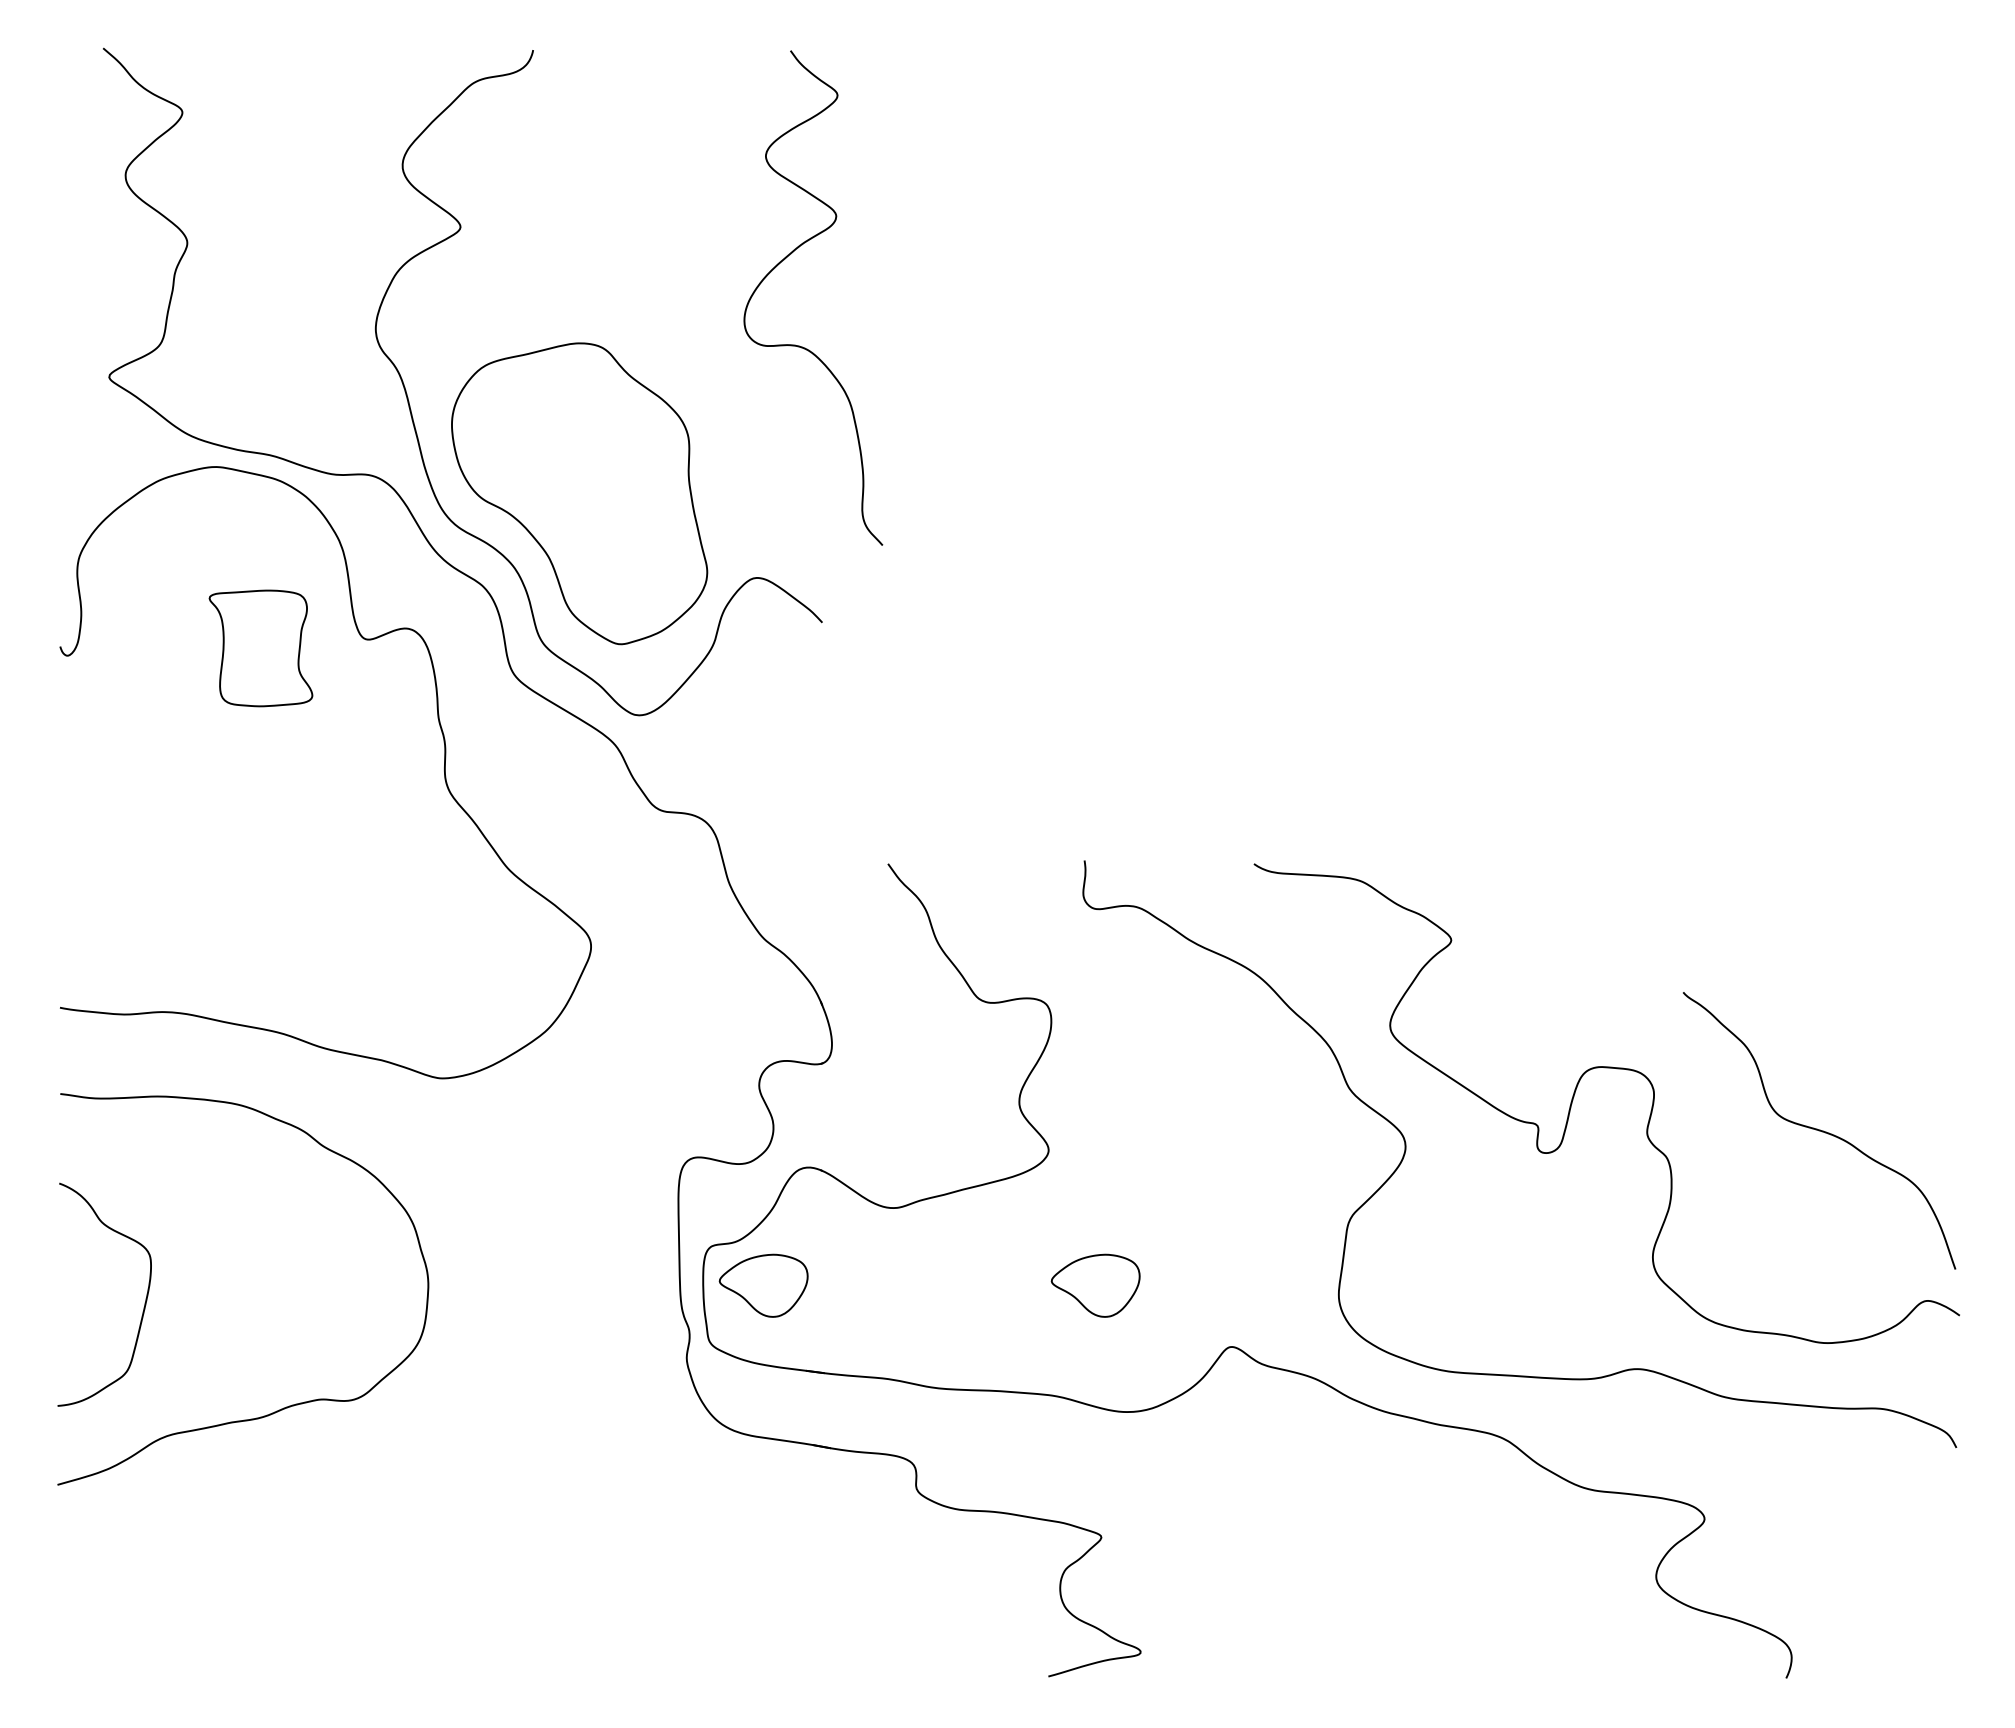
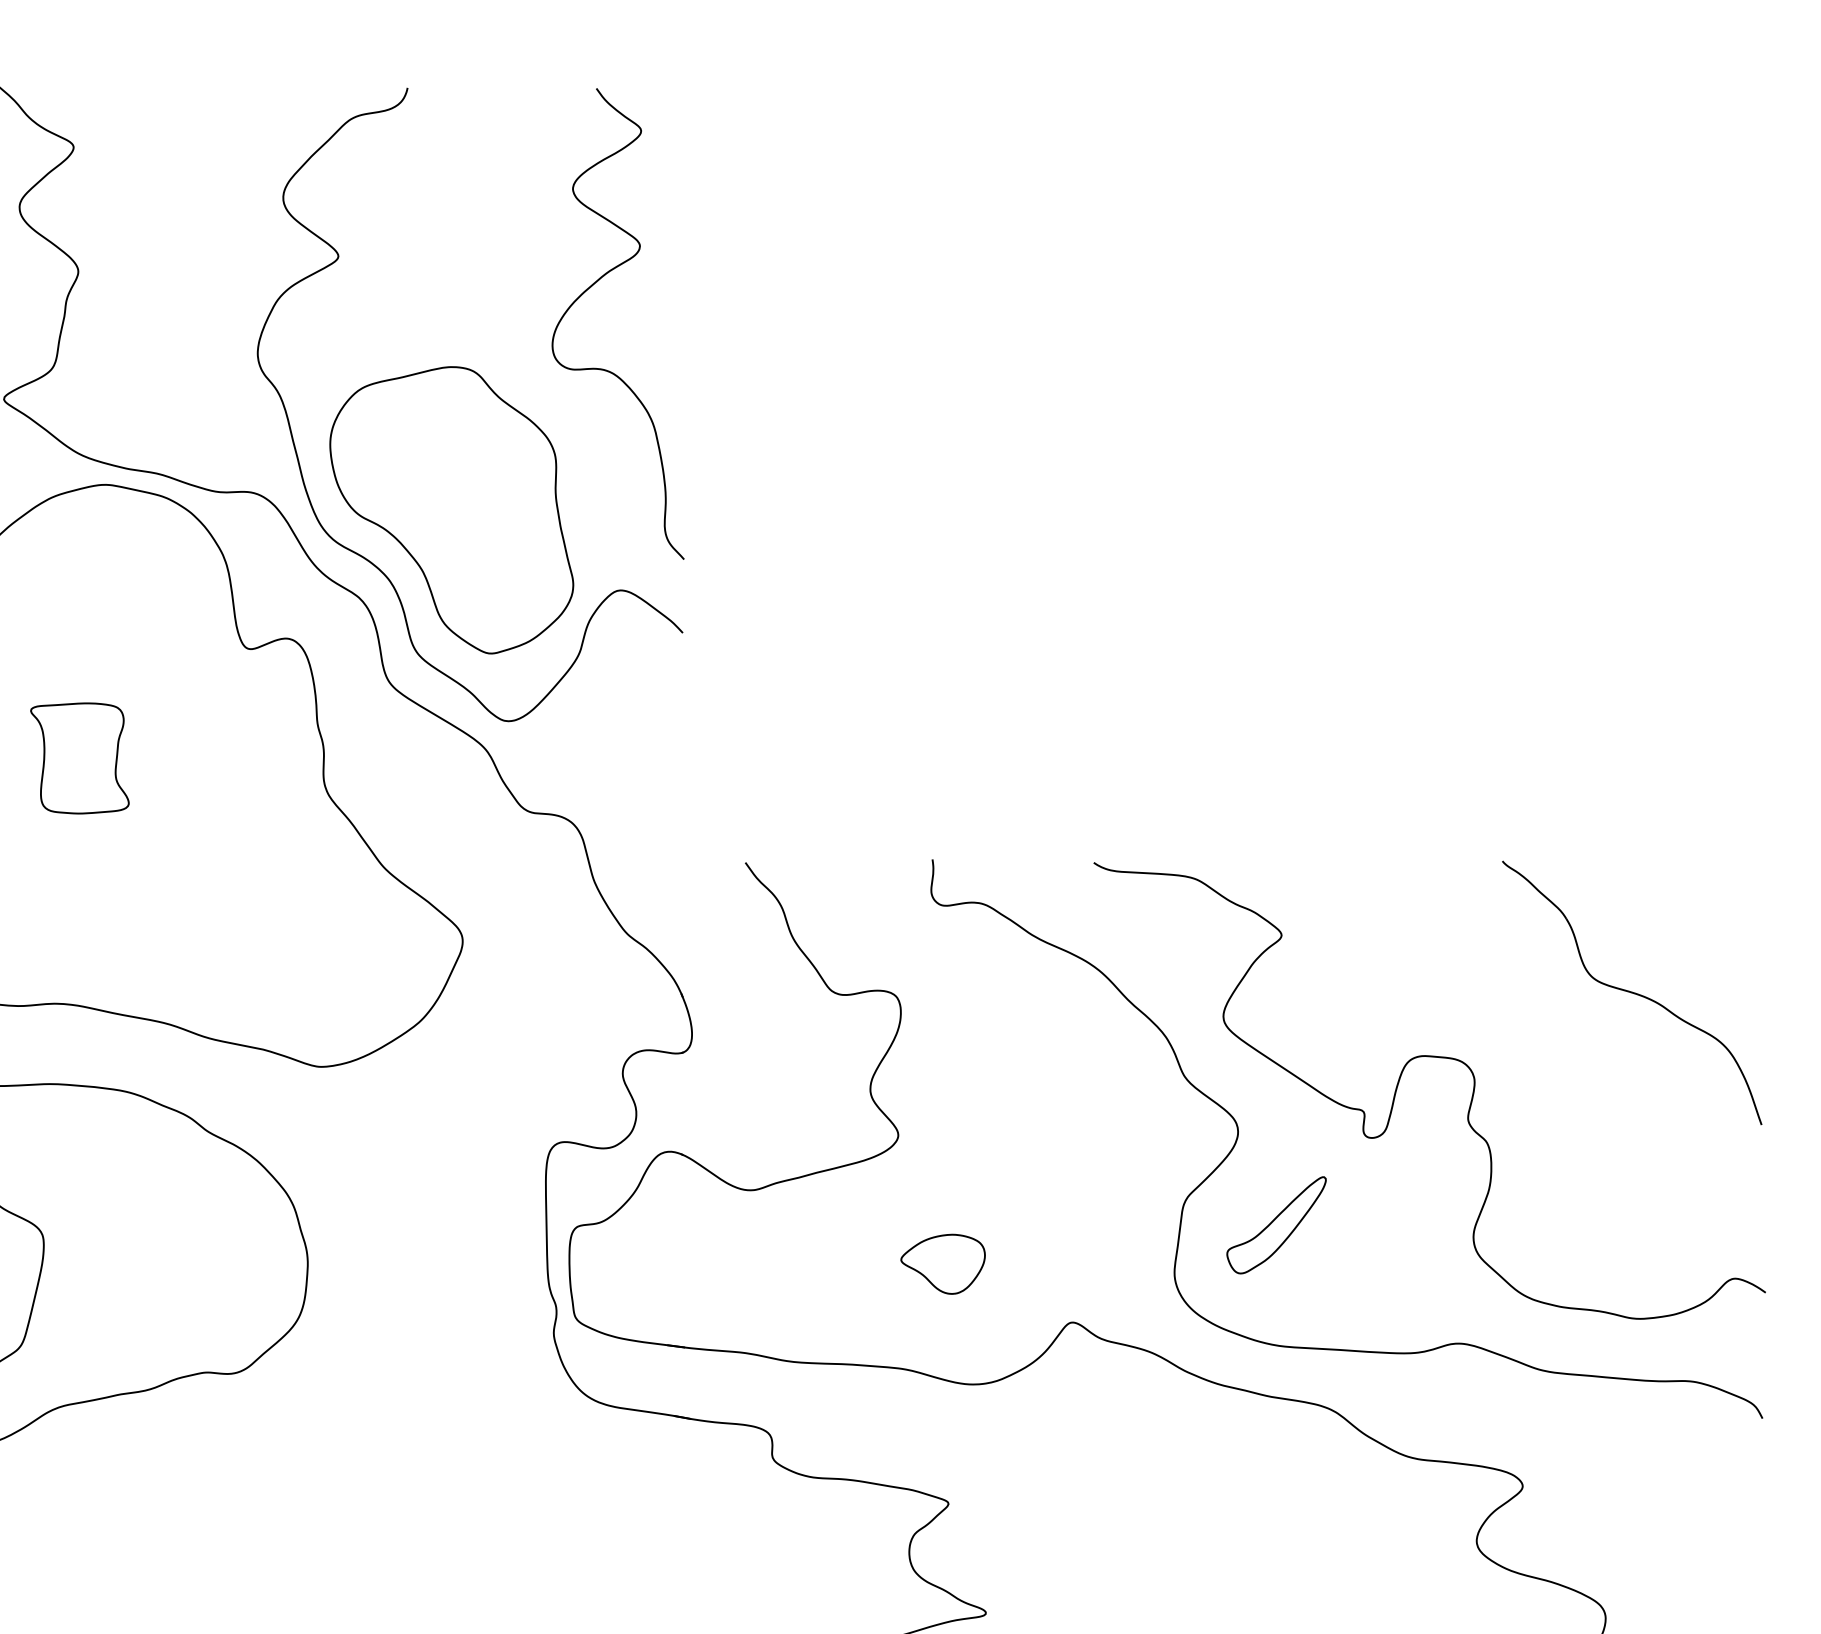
curve: (784, 260) -> (590, 288), moved
part: (260, 648) -> (79, 758), moved
part: (1819, 1130) -> (1632, 992), moved
part: (1445, 1244) -> (1276, 1224), added
part: (763, 1285) -> (626, 1264), removed

